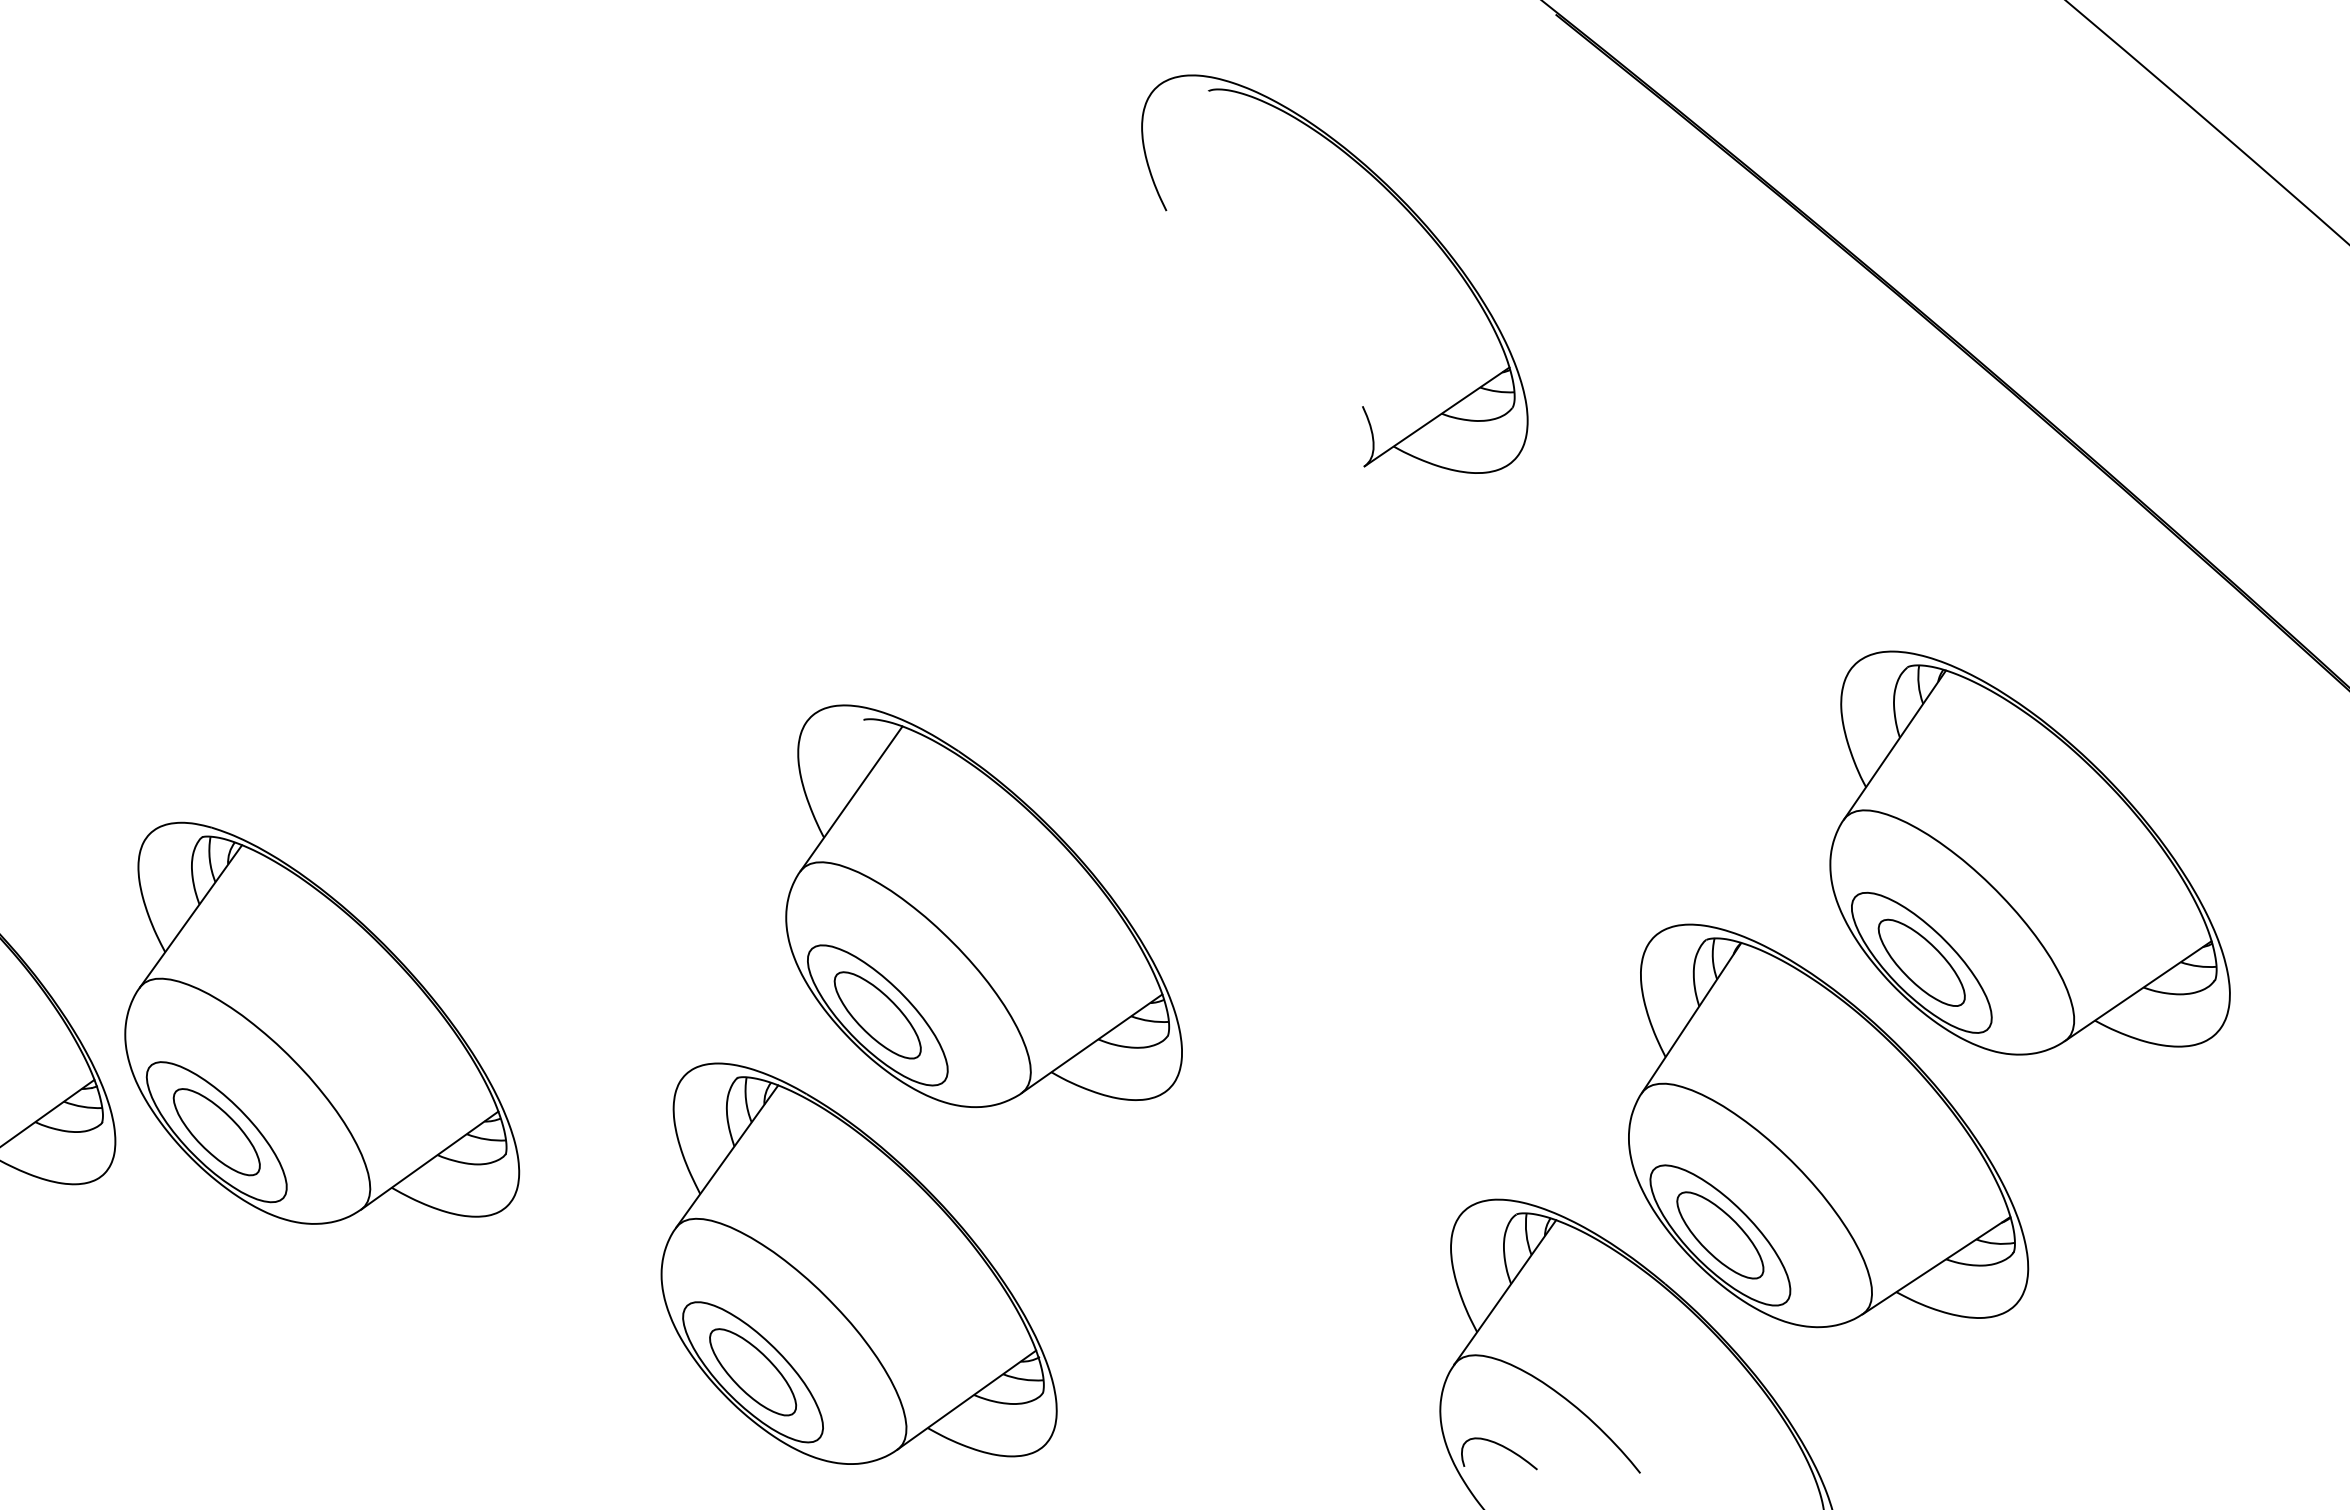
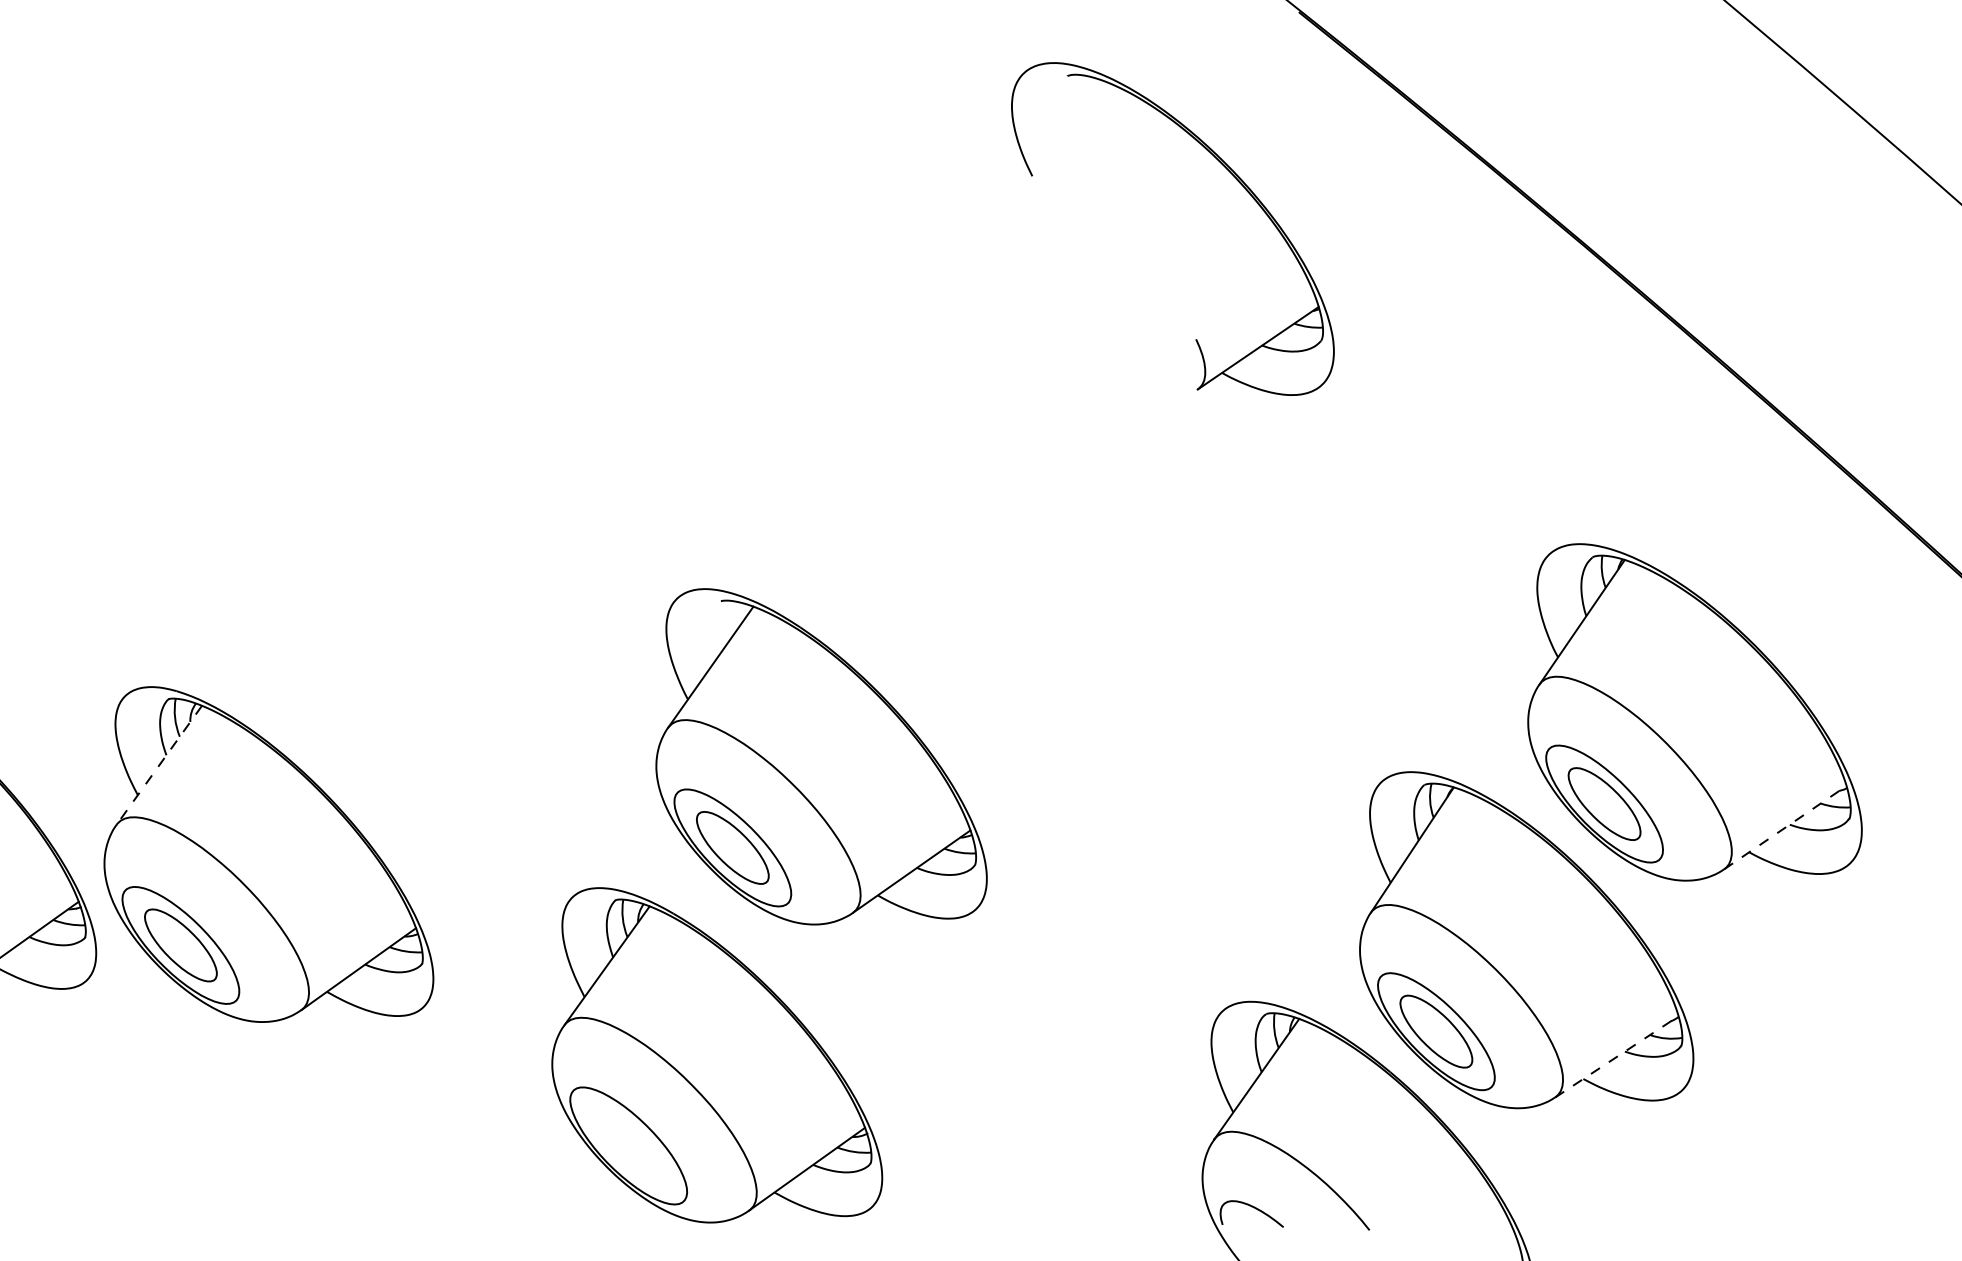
part: (1401, 205) -> (1228, 171), moved
line: (191, 916) -> (159, 765), solid -> dashed
line: (2138, 991) -> (1785, 827), solid -> dashed
line: (1936, 1265) -> (1616, 1056), solid -> dashed
part: (753, 1372) -> (629, 1146), removed

